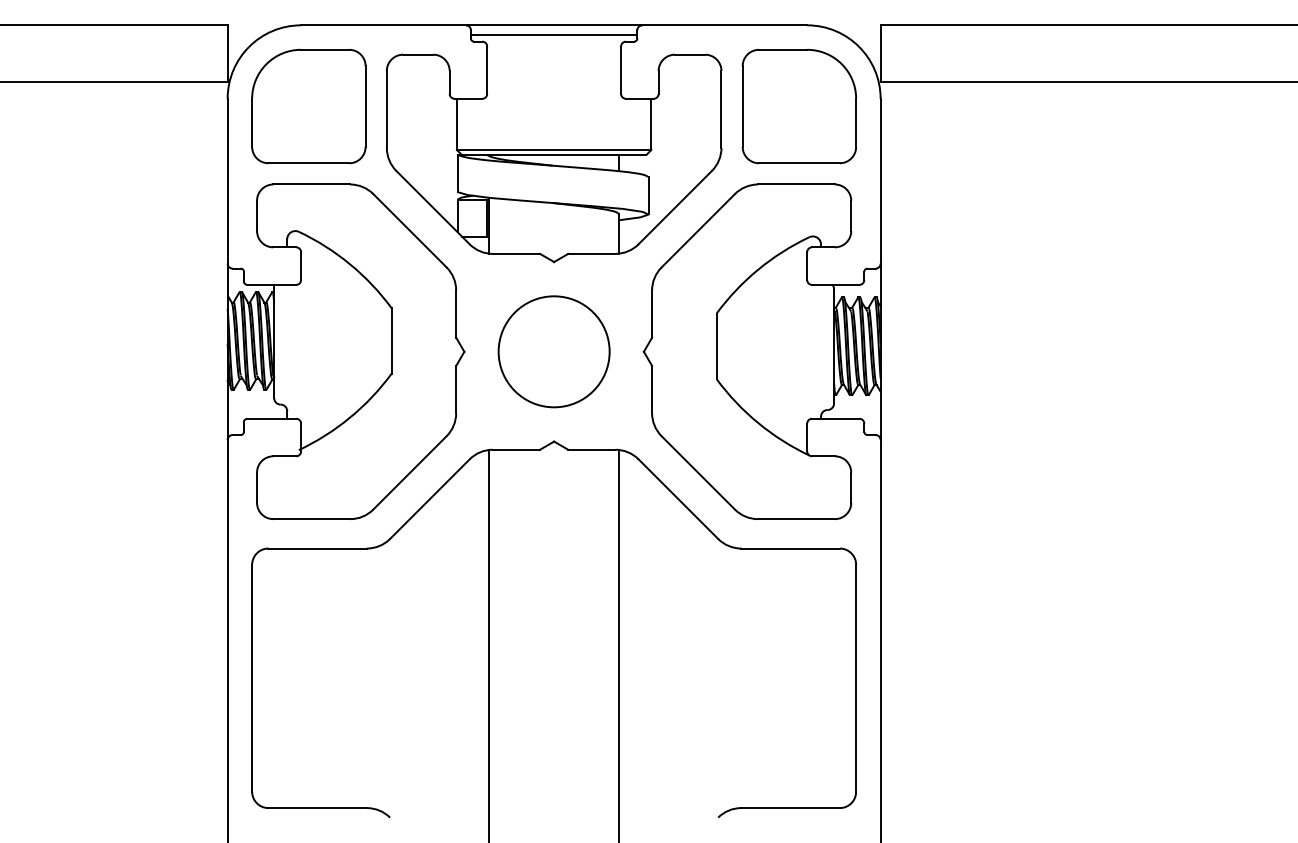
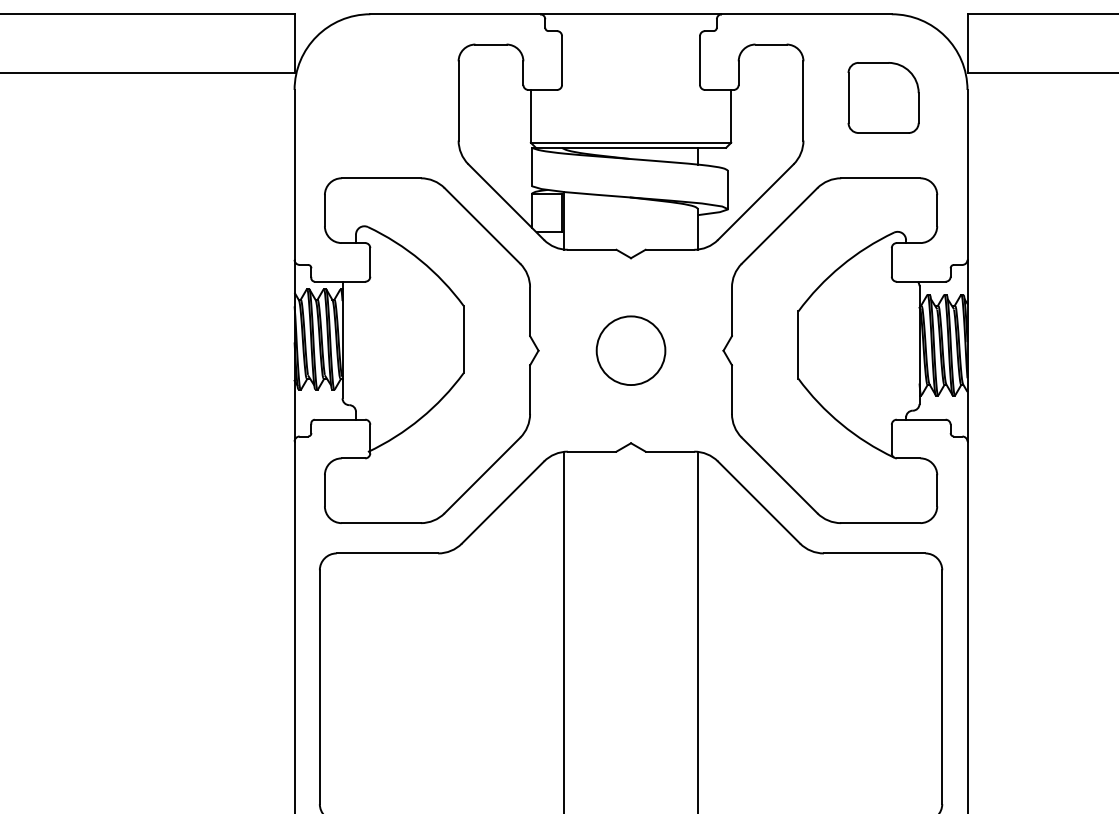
line: (553, 35) -> (630, 24), removed
part: (308, 106) -> (377, 97), removed
part: (798, 106) -> (882, 97), size x0.6
circle: (553, 351) -> (630, 350), size x0.6

